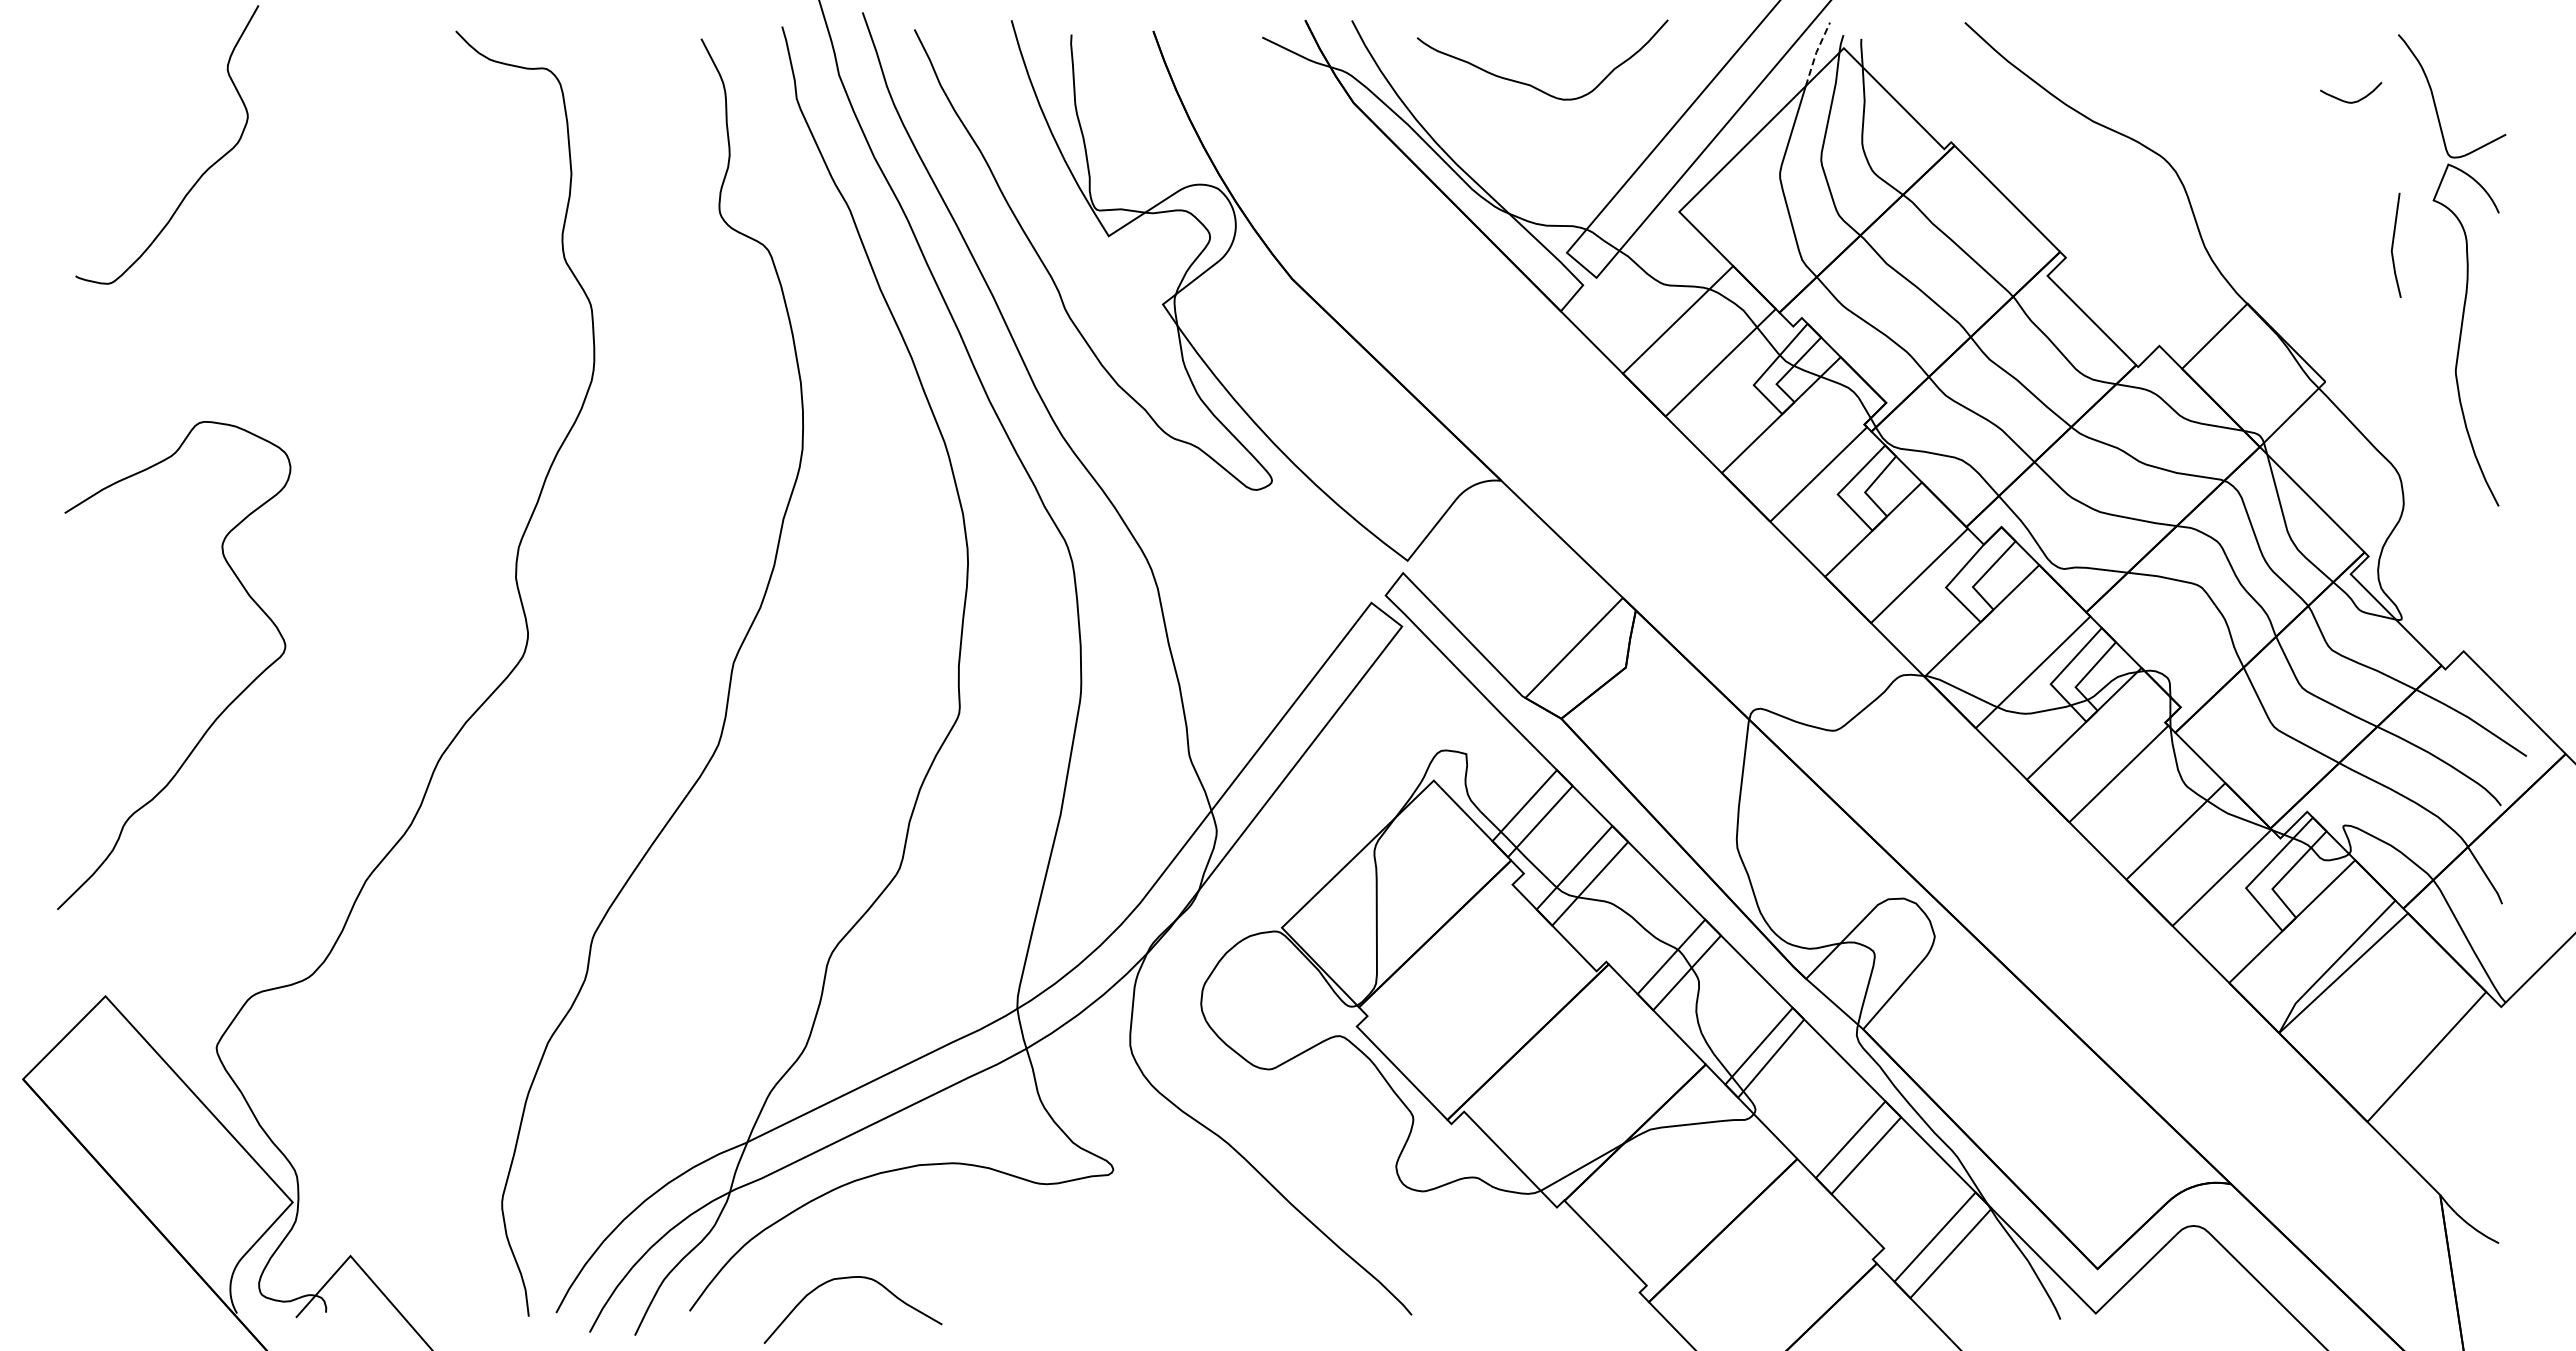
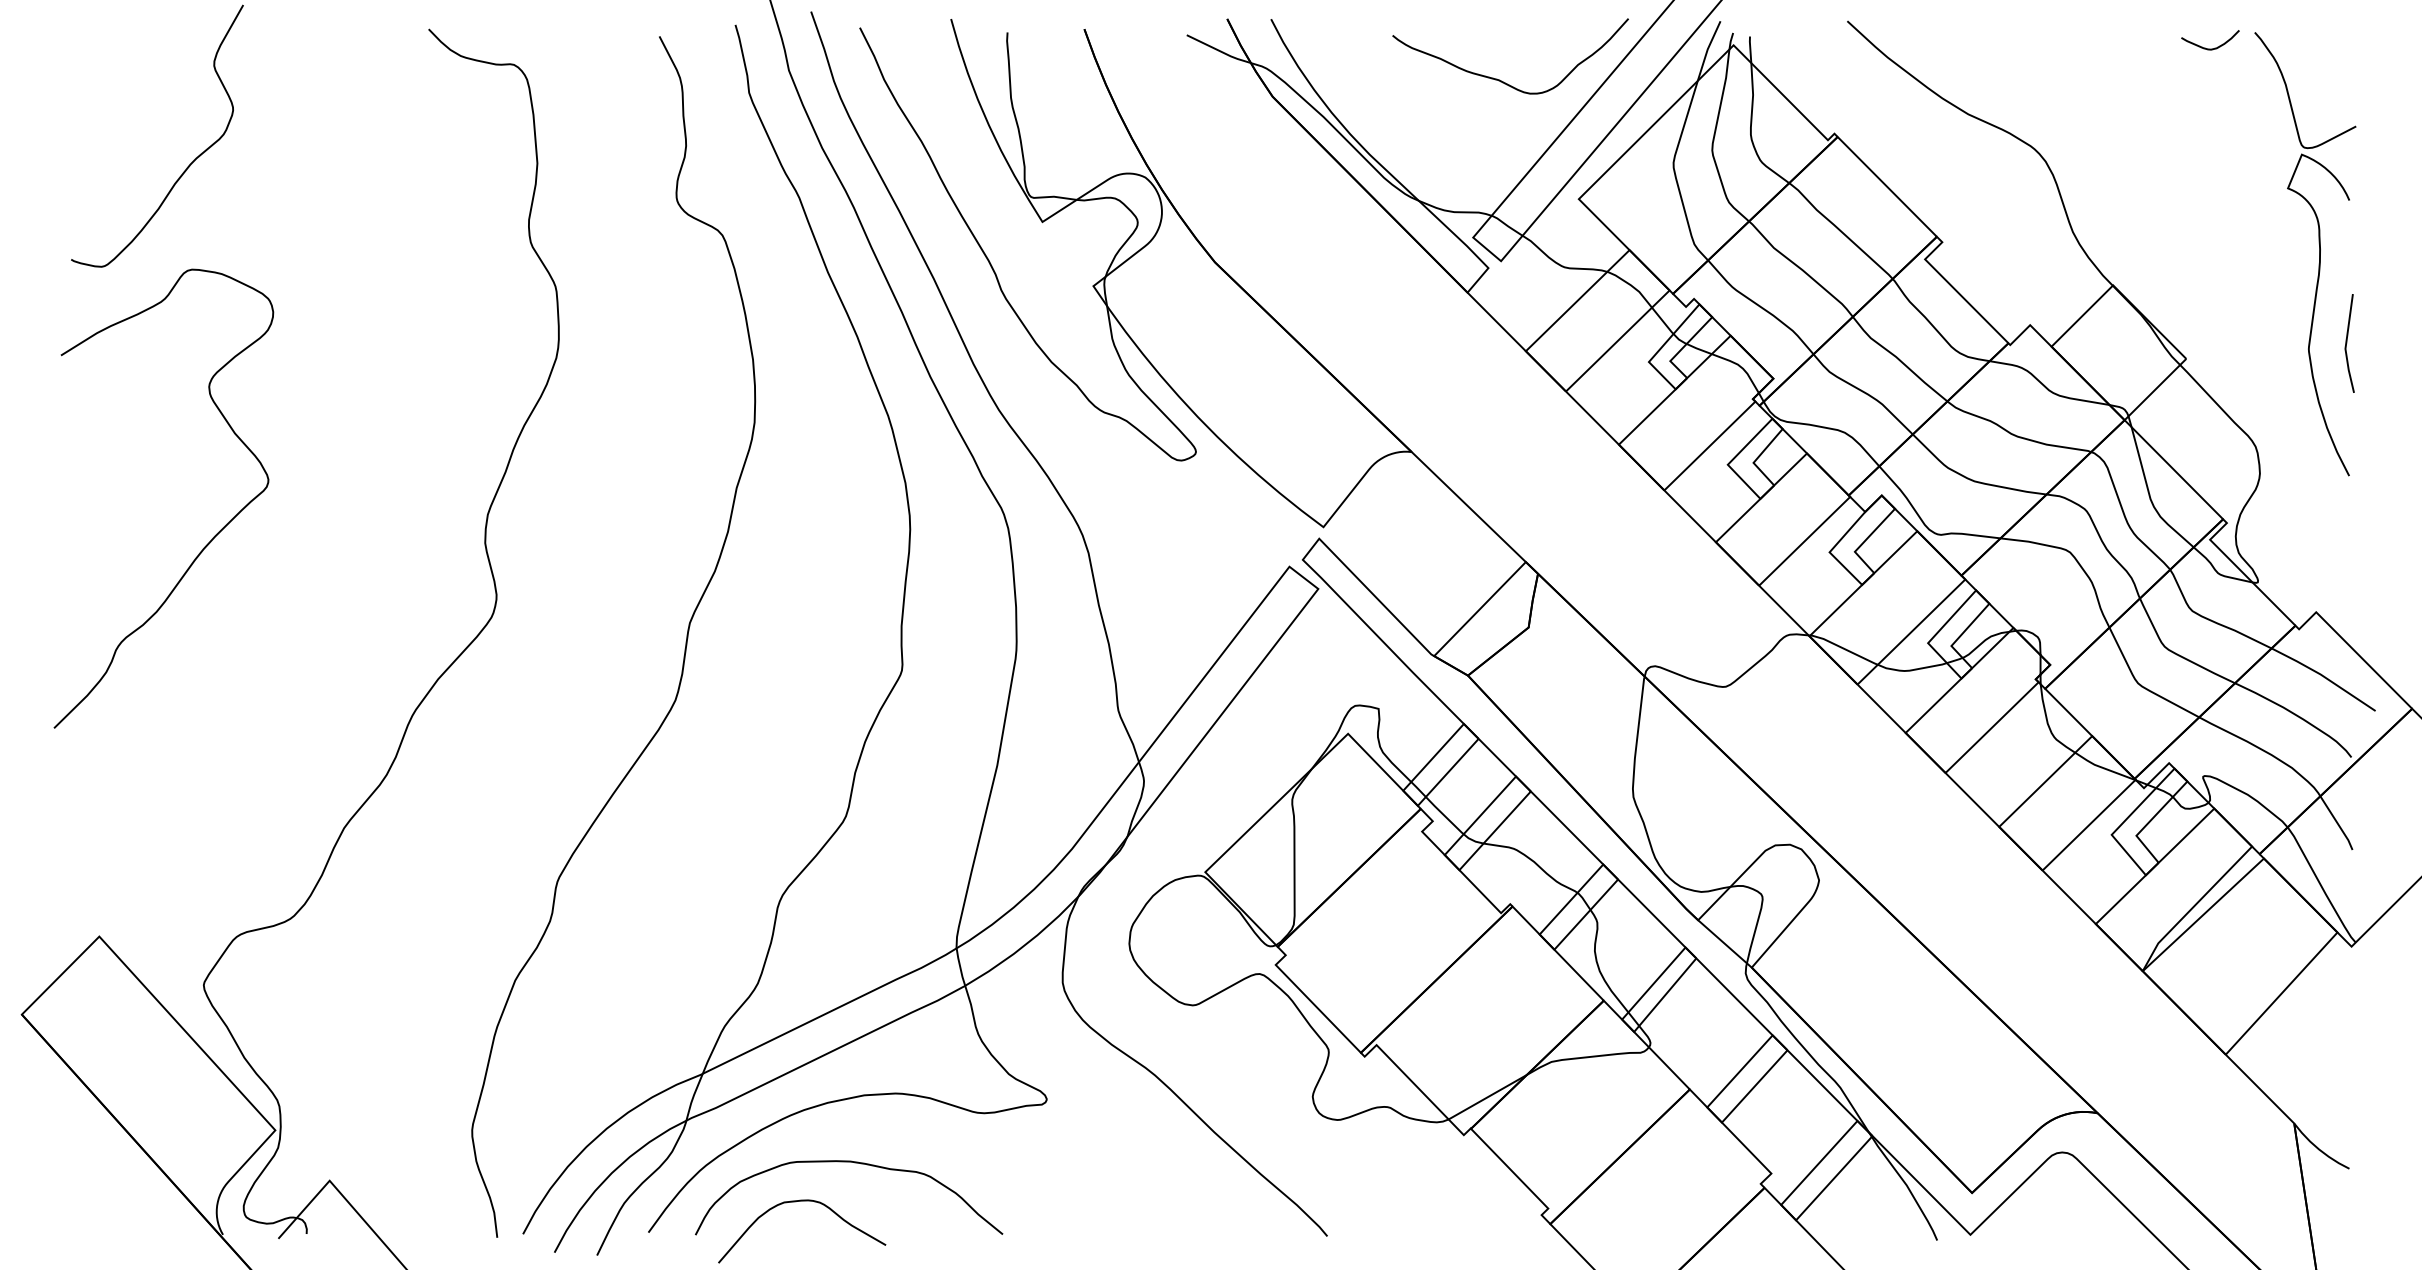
line: (1816, 53) -> (1707, 50), dashed -> solid
curve: (1530, 84) -> (1499, 79), moved
curve: (2350, 101) -> (2209, 48), moved
line: (2393, 244) -> (2347, 342), moved
curve: (224, 708) -> (211, 539), moved
curve: (908, 1237) -> (854, 1163), added

